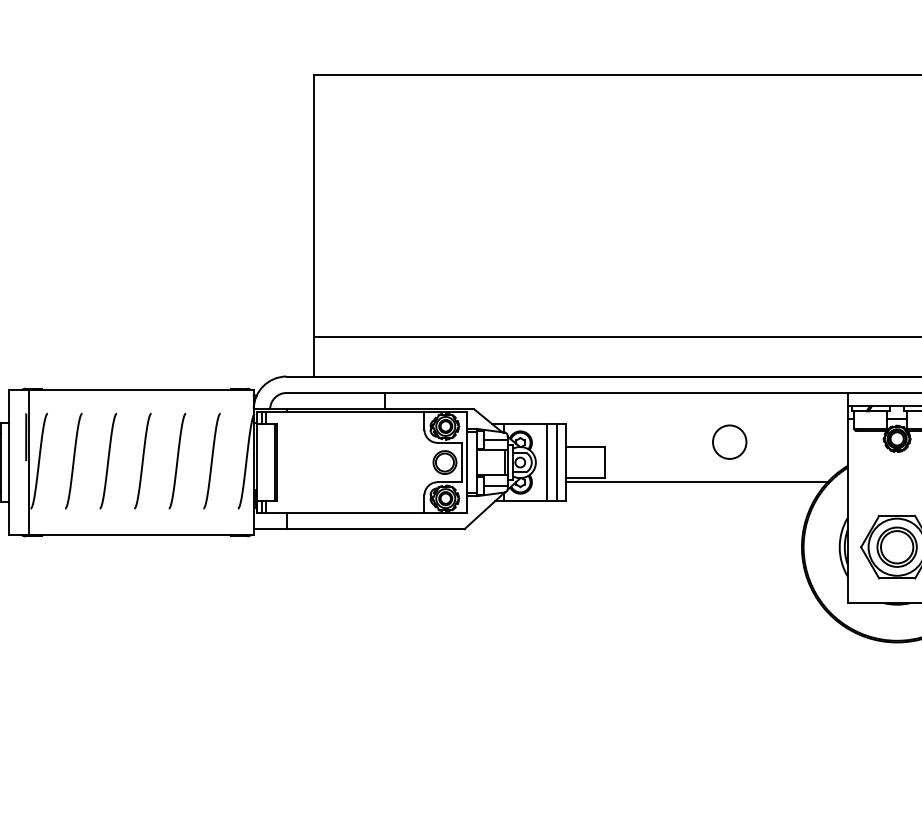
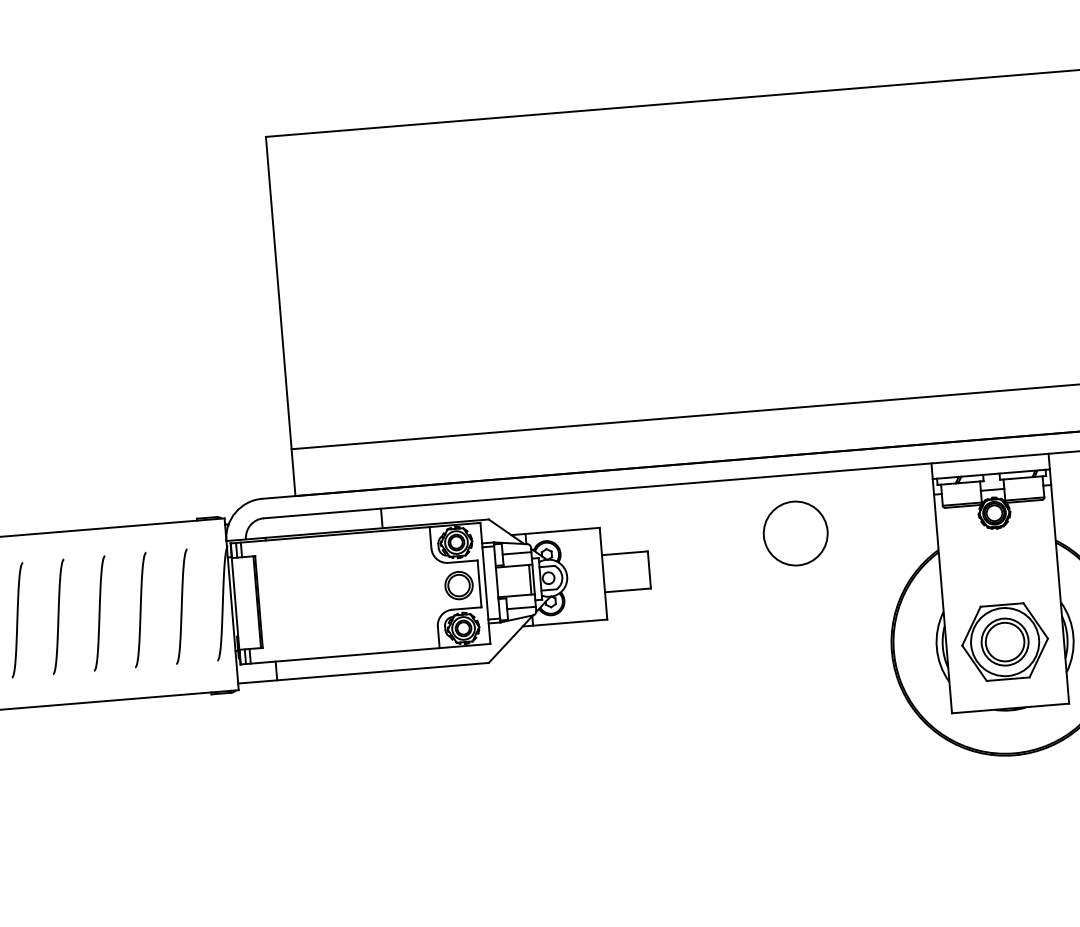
circle: (729, 441) -> (795, 532), size x1.6
line: (546, 462) -> (579, 575), removed
line: (556, 462) -> (591, 574), removed
line: (697, 481) -> (761, 583), removed

